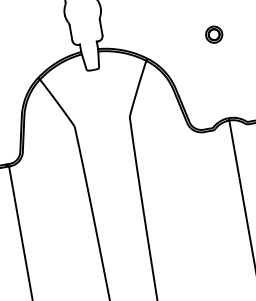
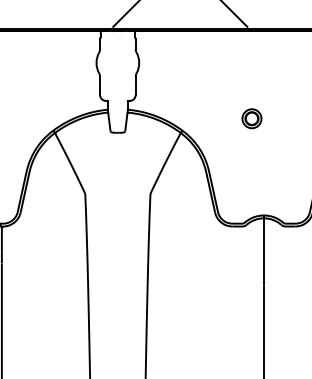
part: (213, 34) -> (251, 118), moved

